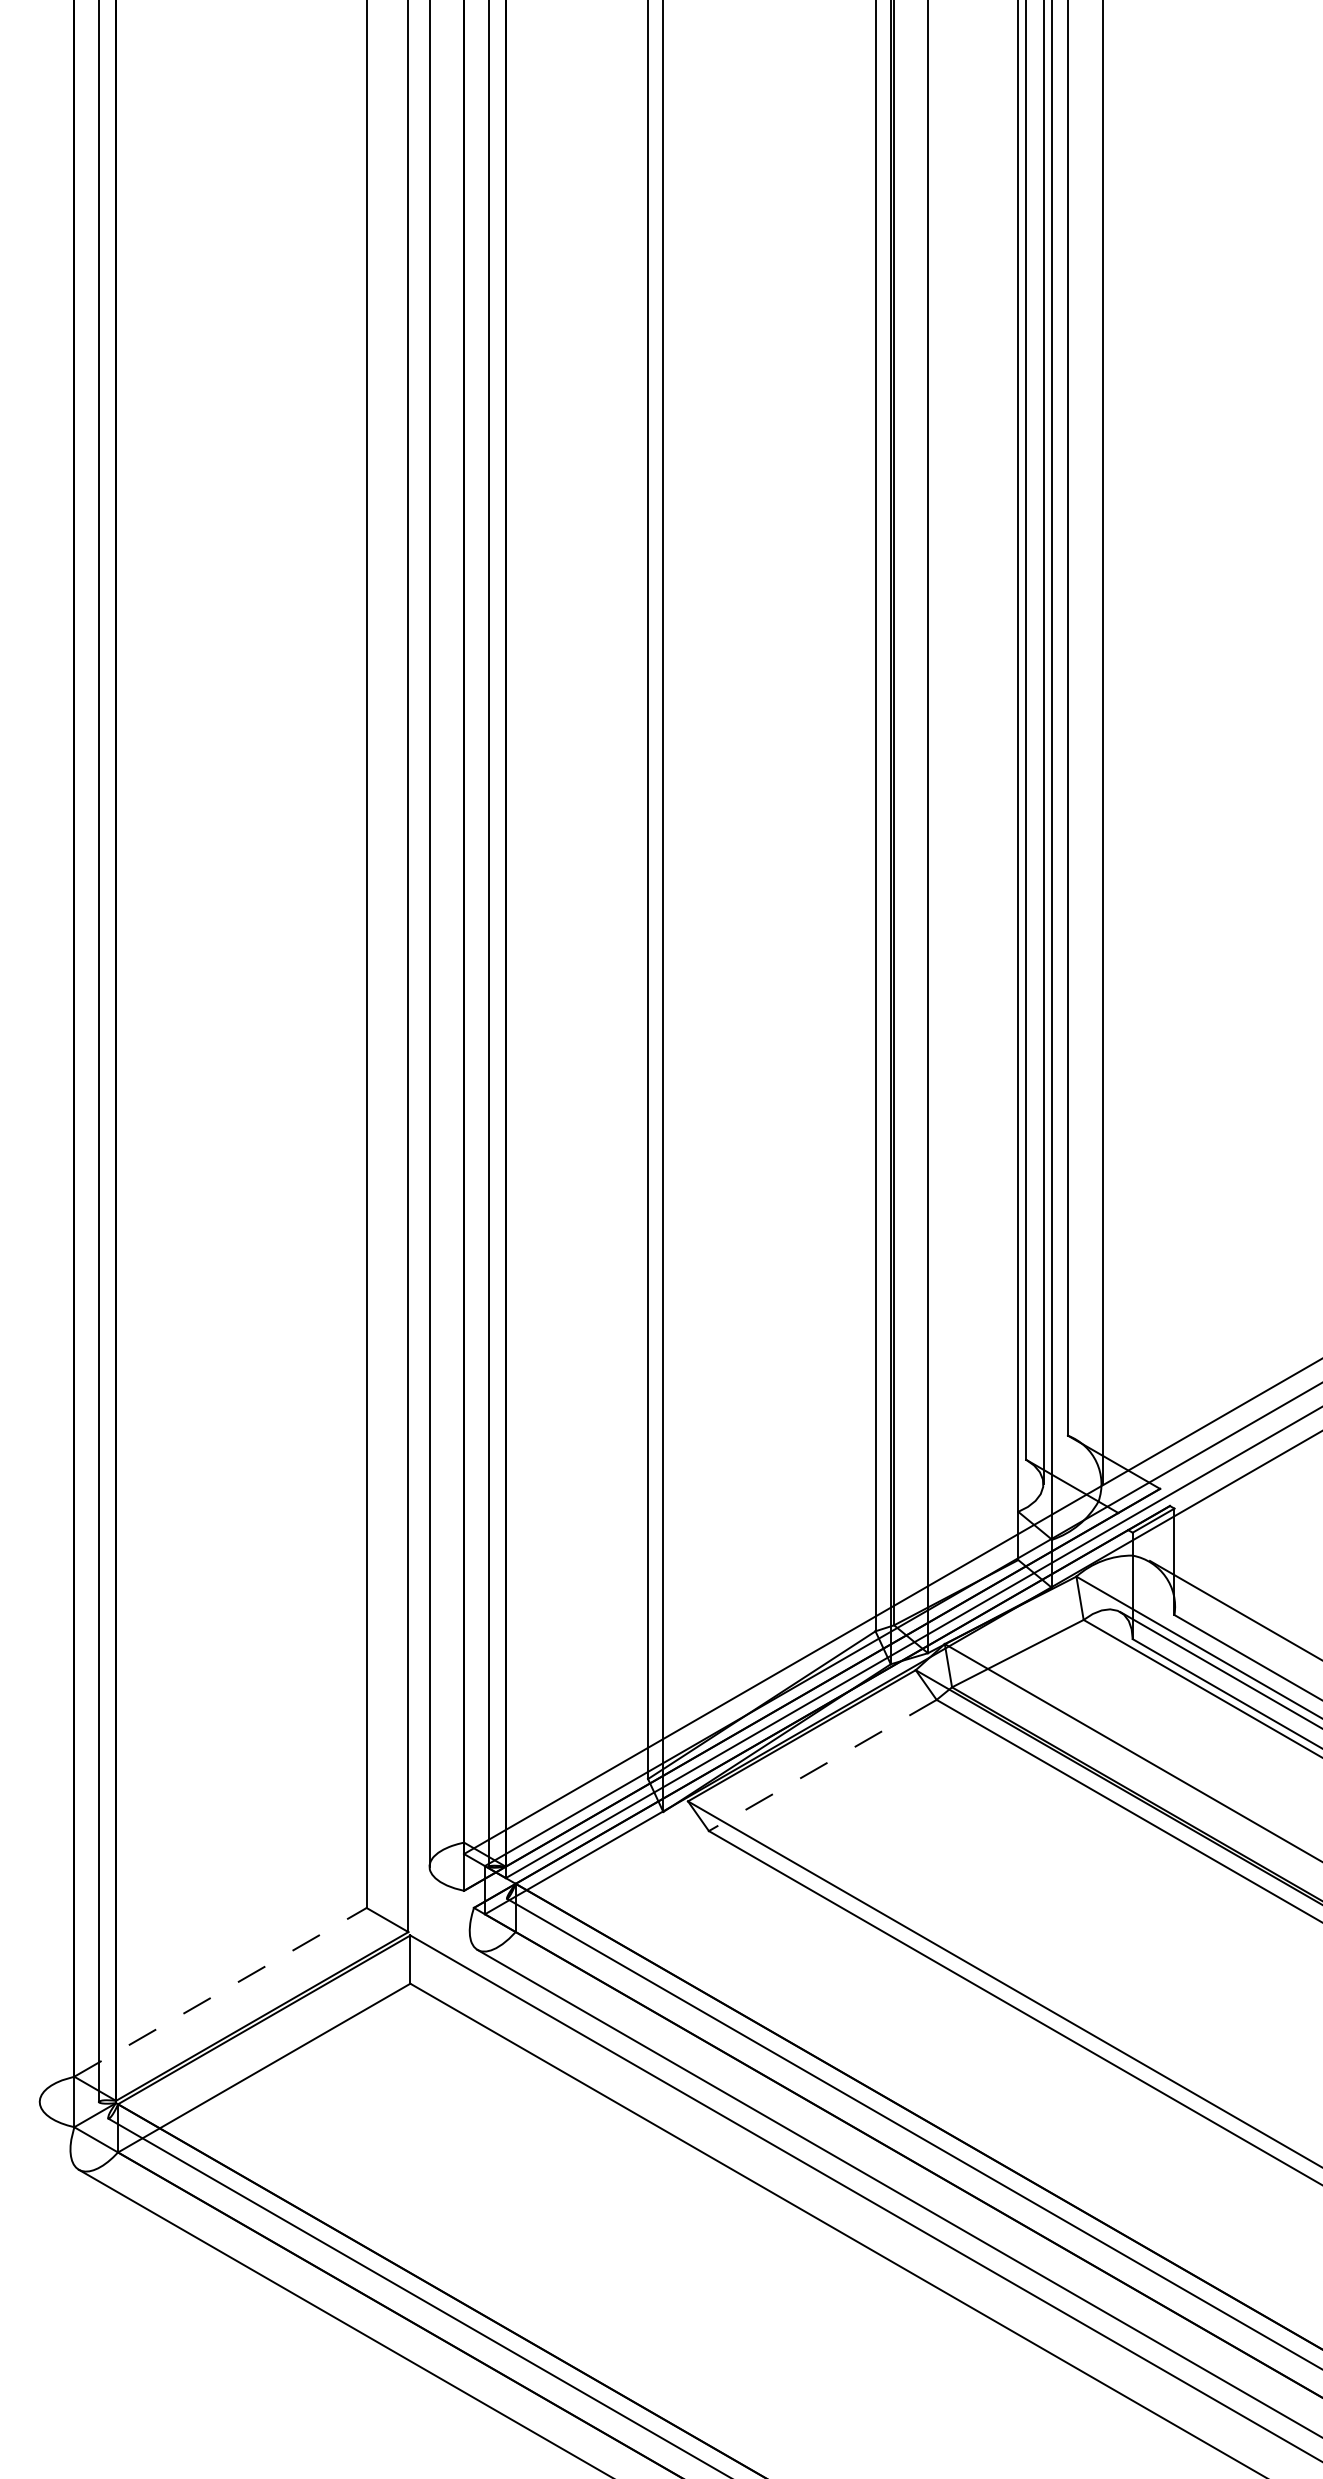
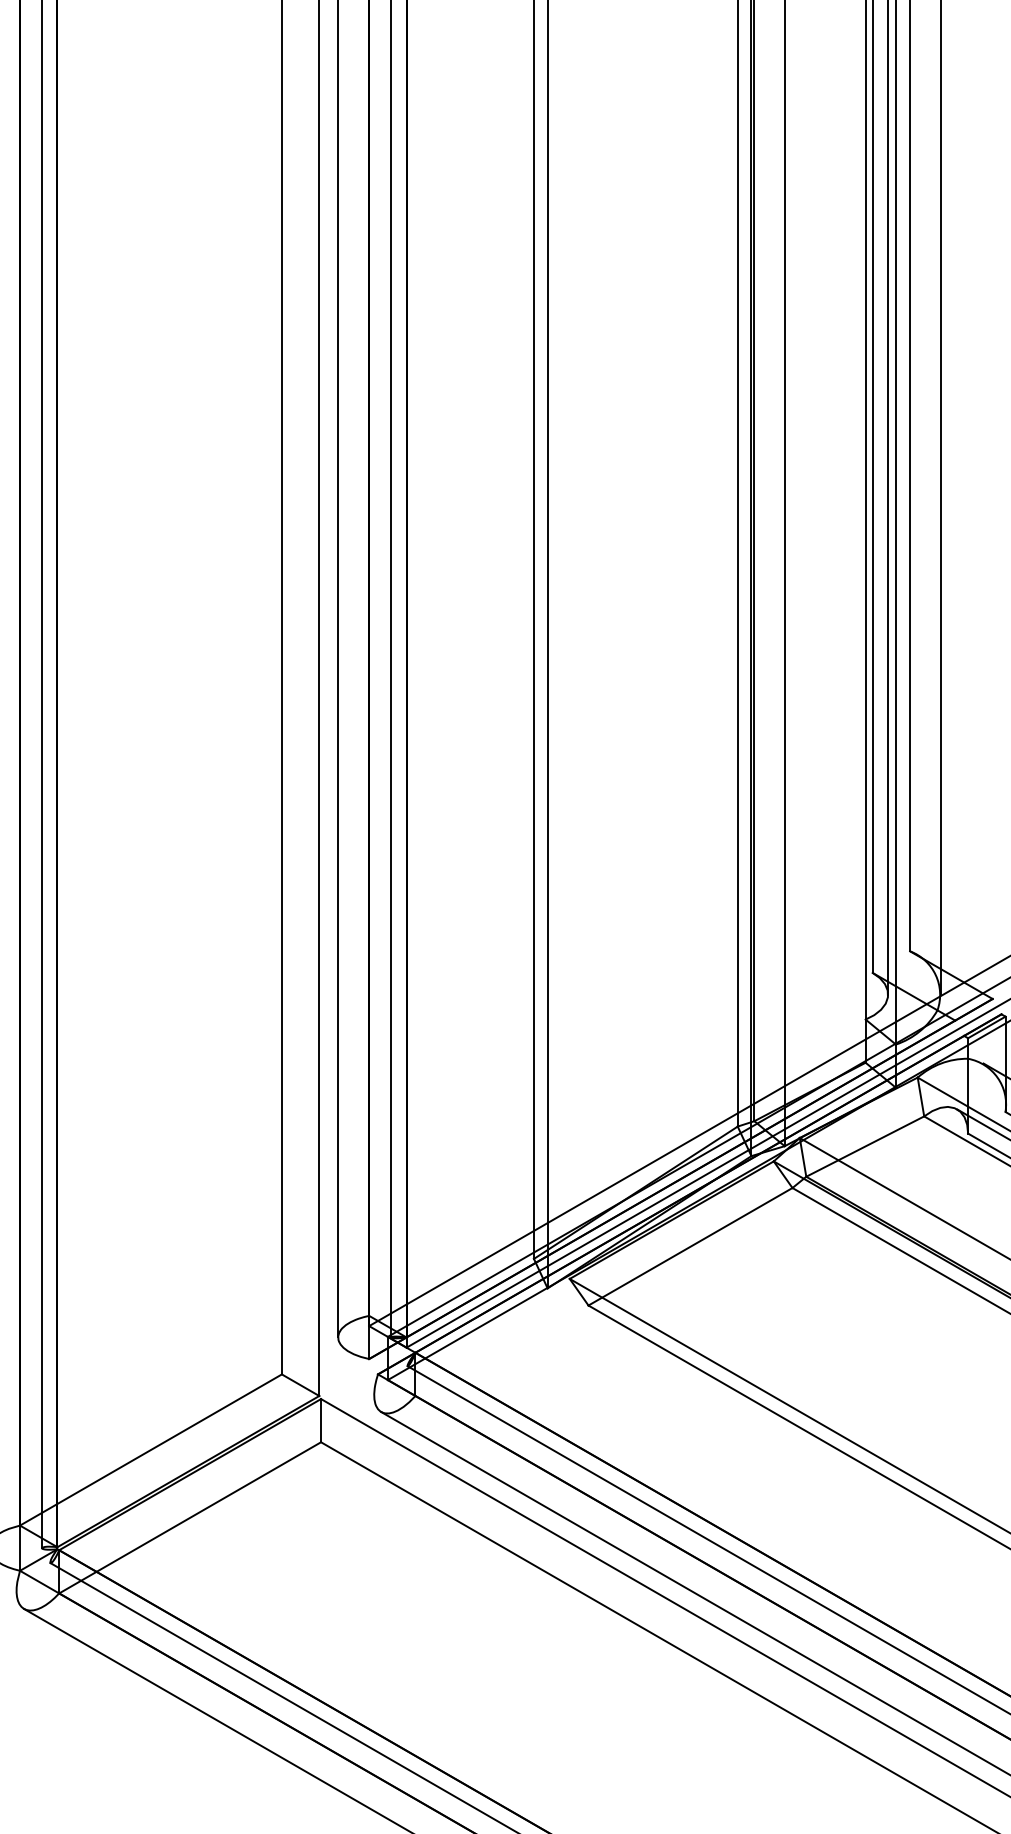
line: (822, 1765) -> (690, 1246), dashed -> solid
line: (220, 1992) -> (150, 1450), dashed -> solid

